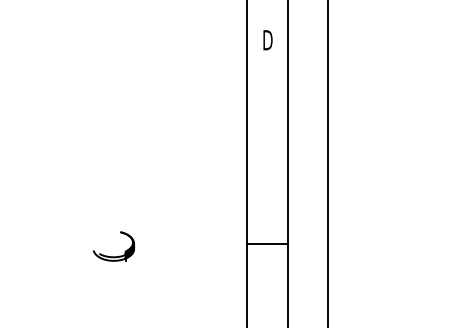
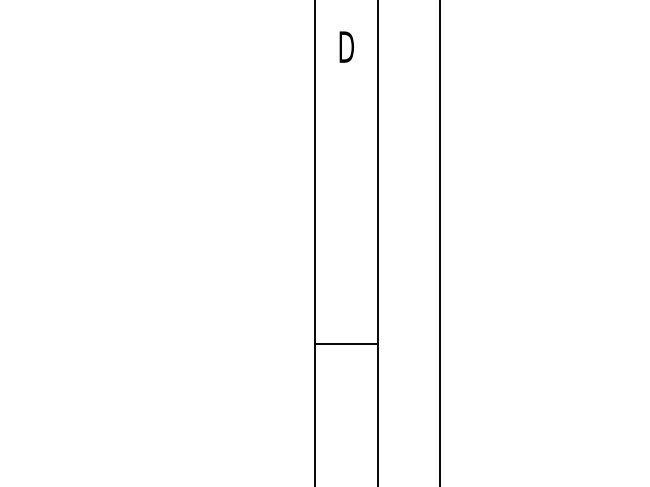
line: (267, 243) -> (345, 344), moved
part: (113, 256) -> (106, 382), removed

